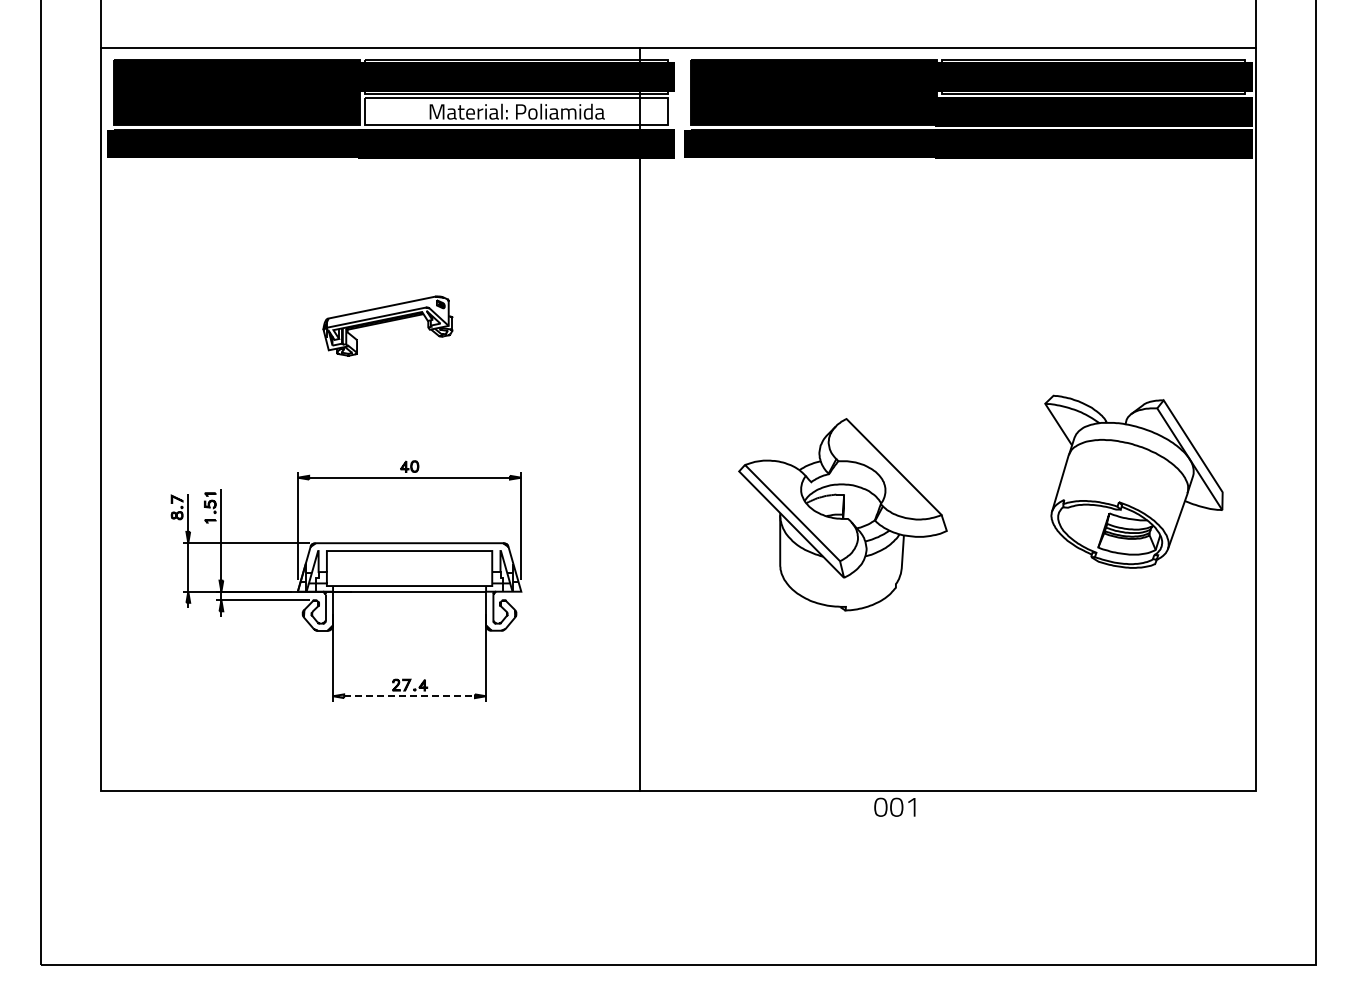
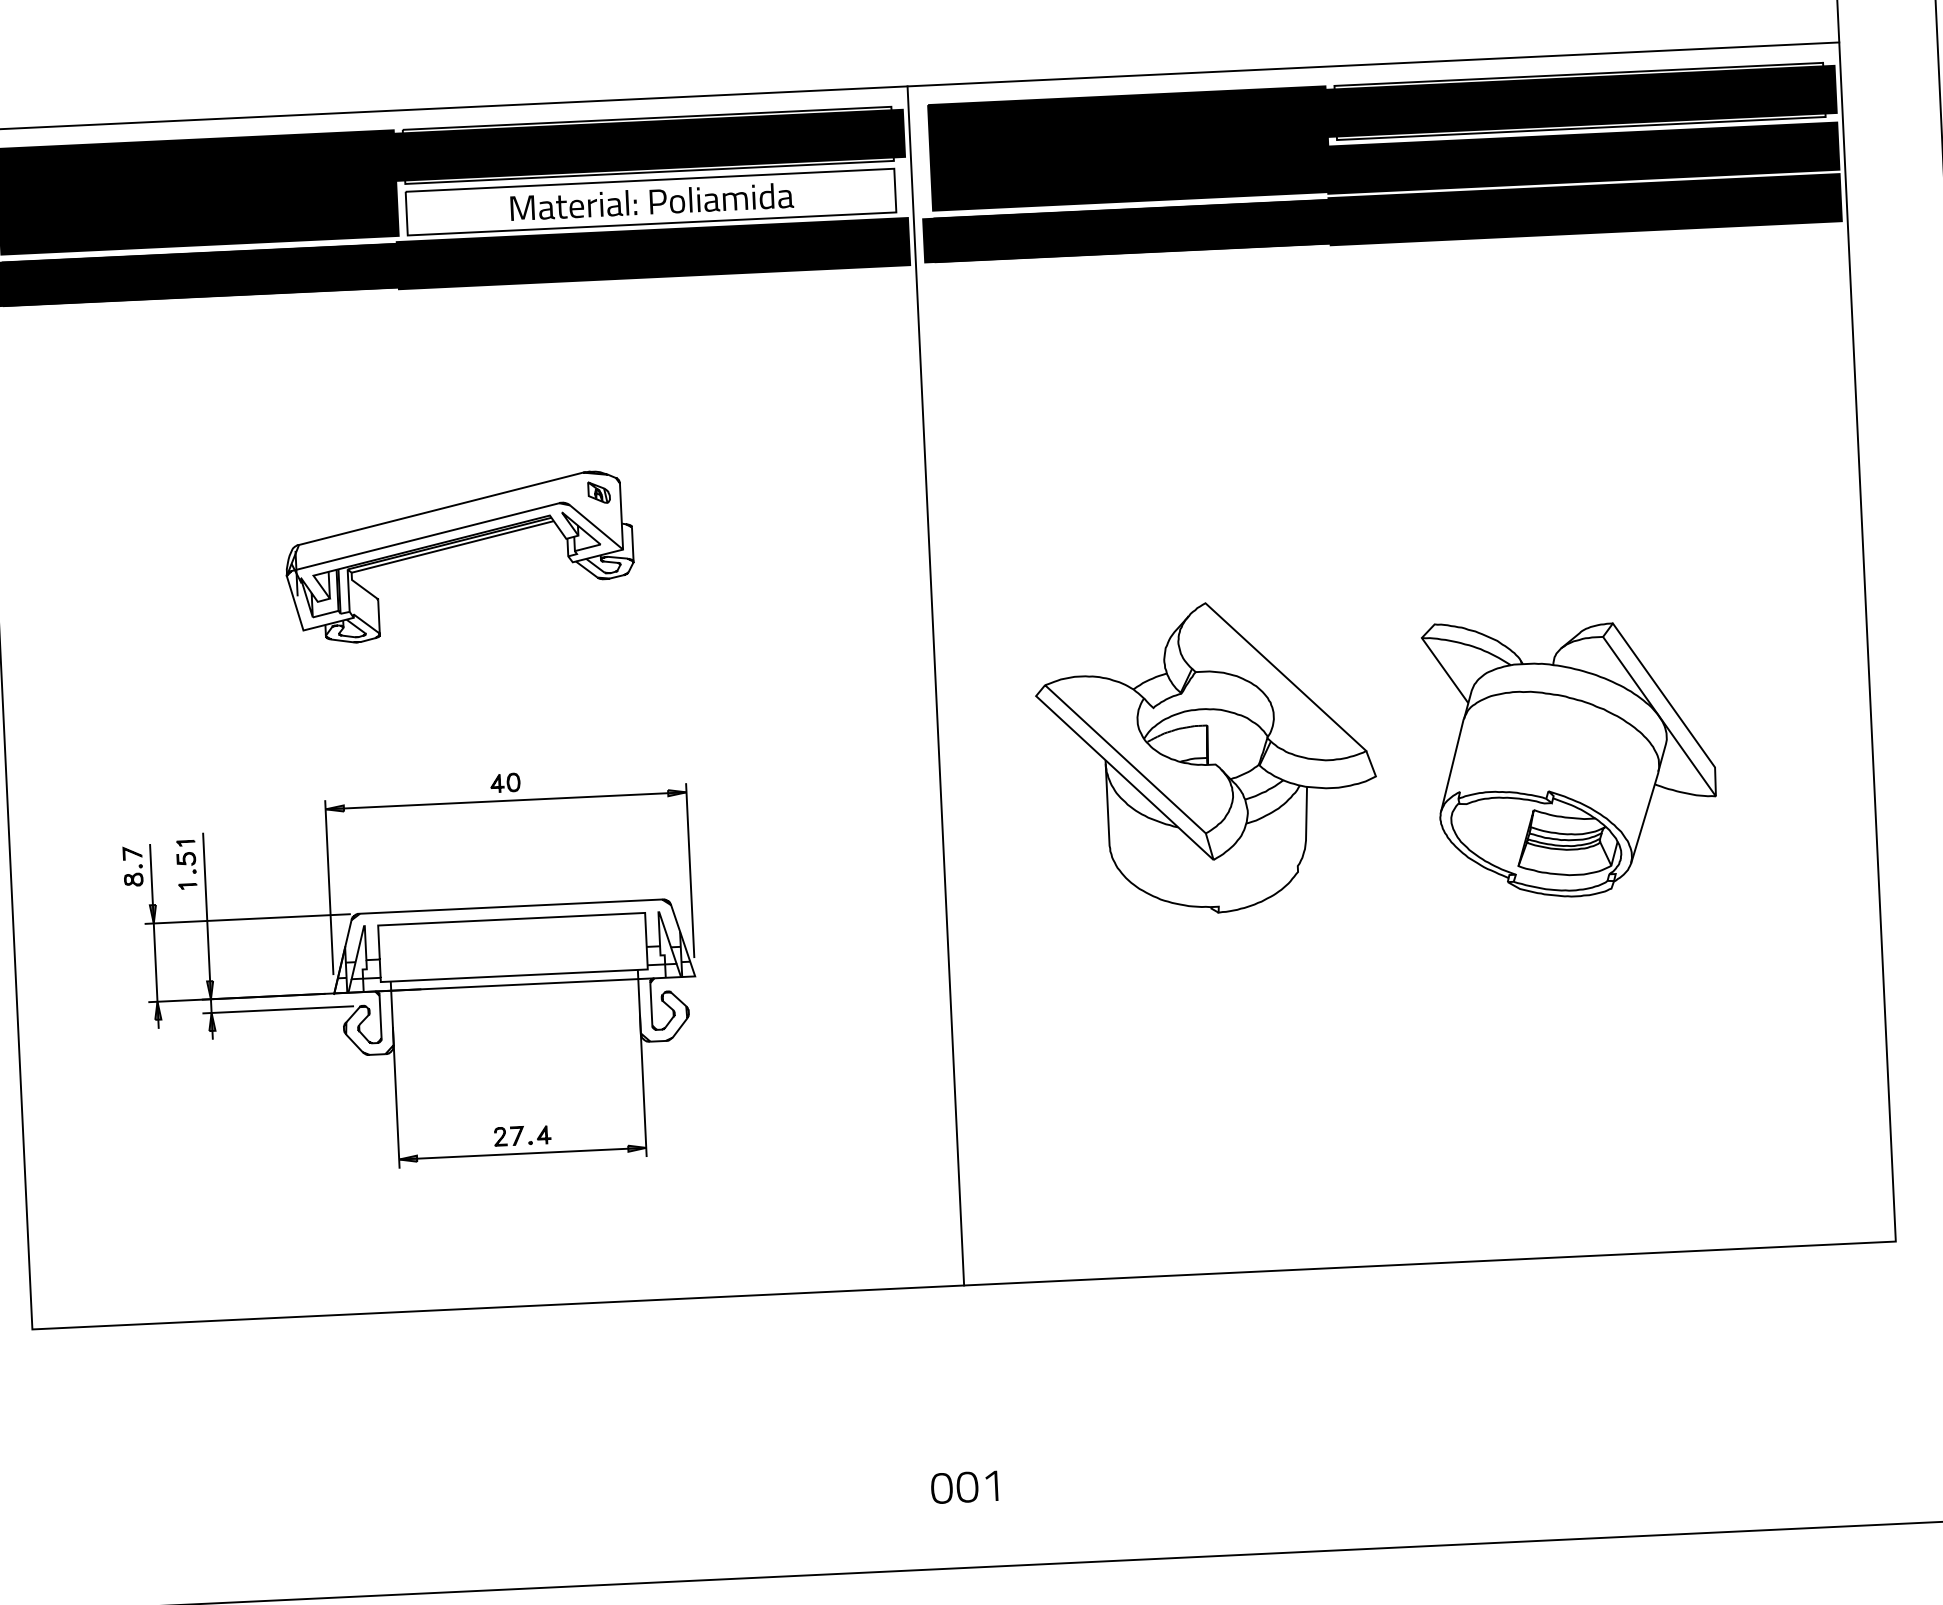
part: (387, 325) -> (458, 556), size x1.67
line: (639, 418) -> (935, 684), moved
part: (1133, 481) -> (1570, 756), moved
part: (842, 514) -> (1206, 757), moved
line: (409, 696) -> (522, 1154), dashed -> solid
text: (894, 806) -> (963, 1486), moved

